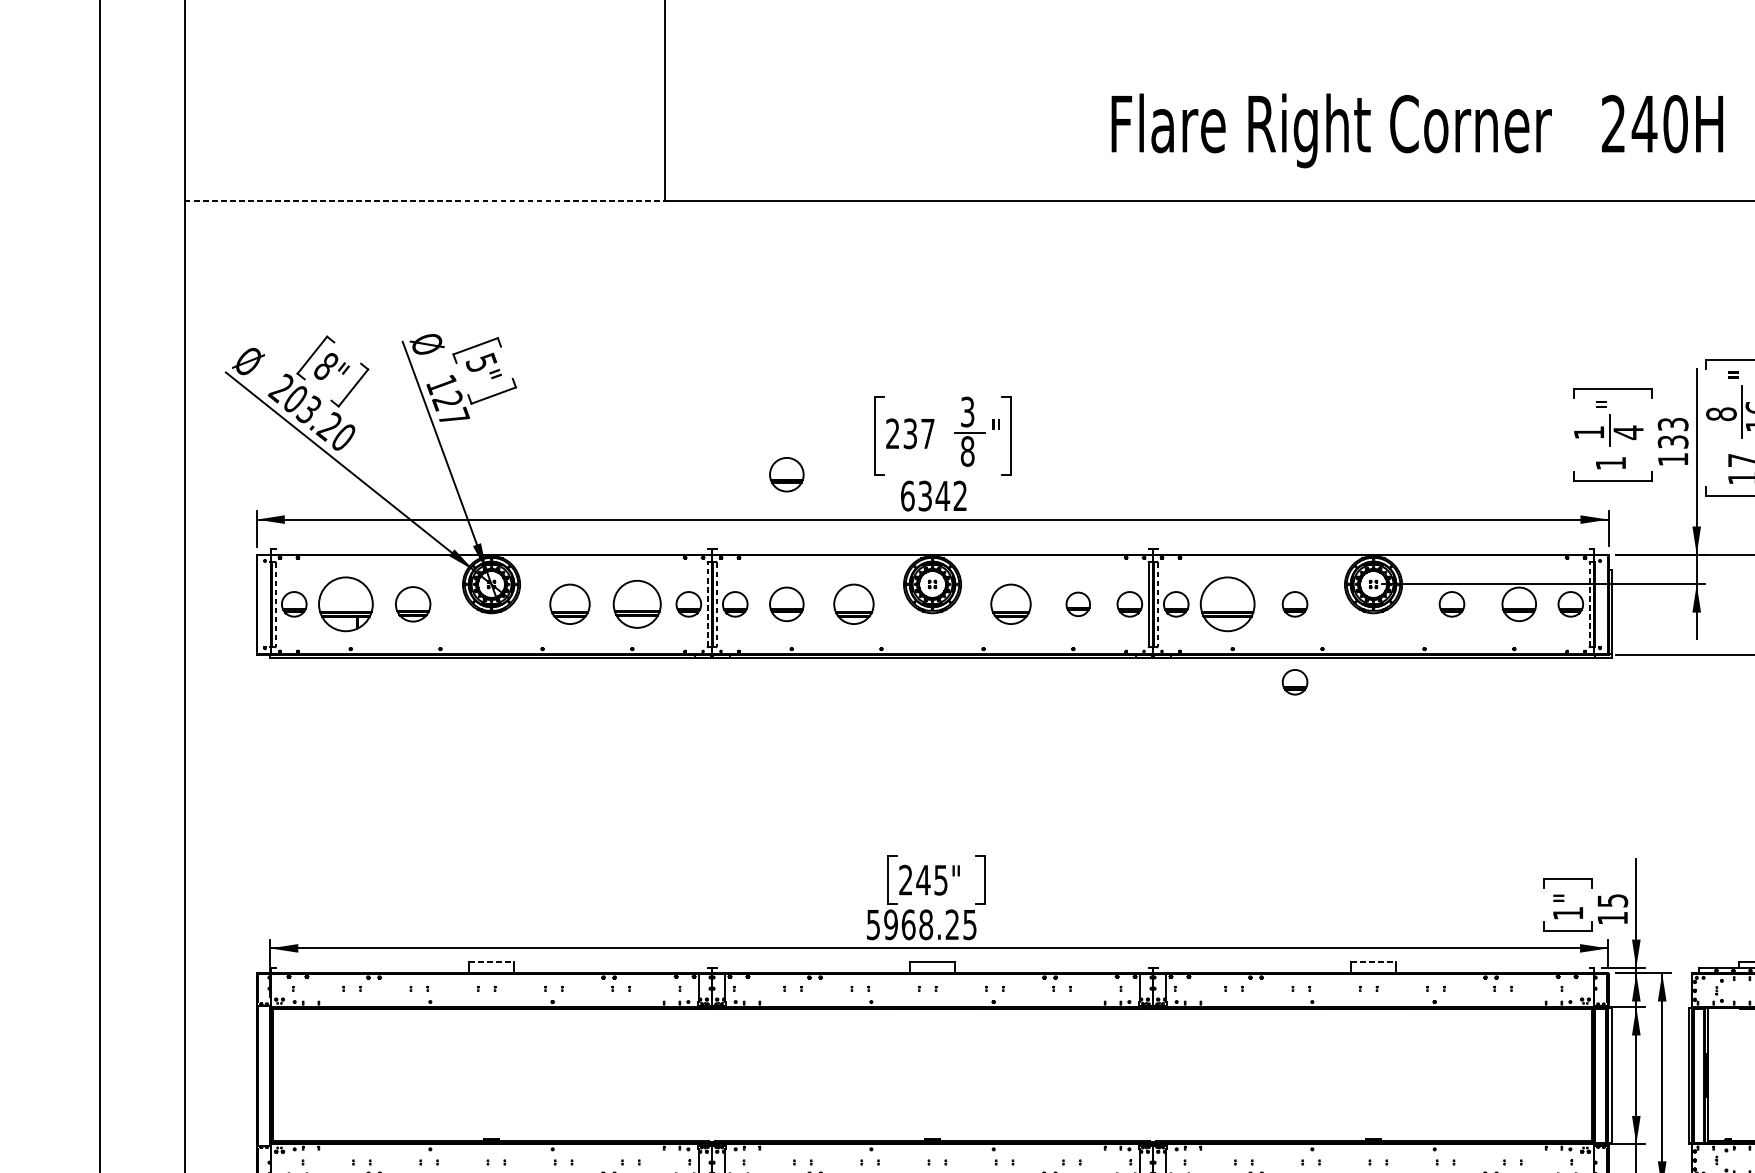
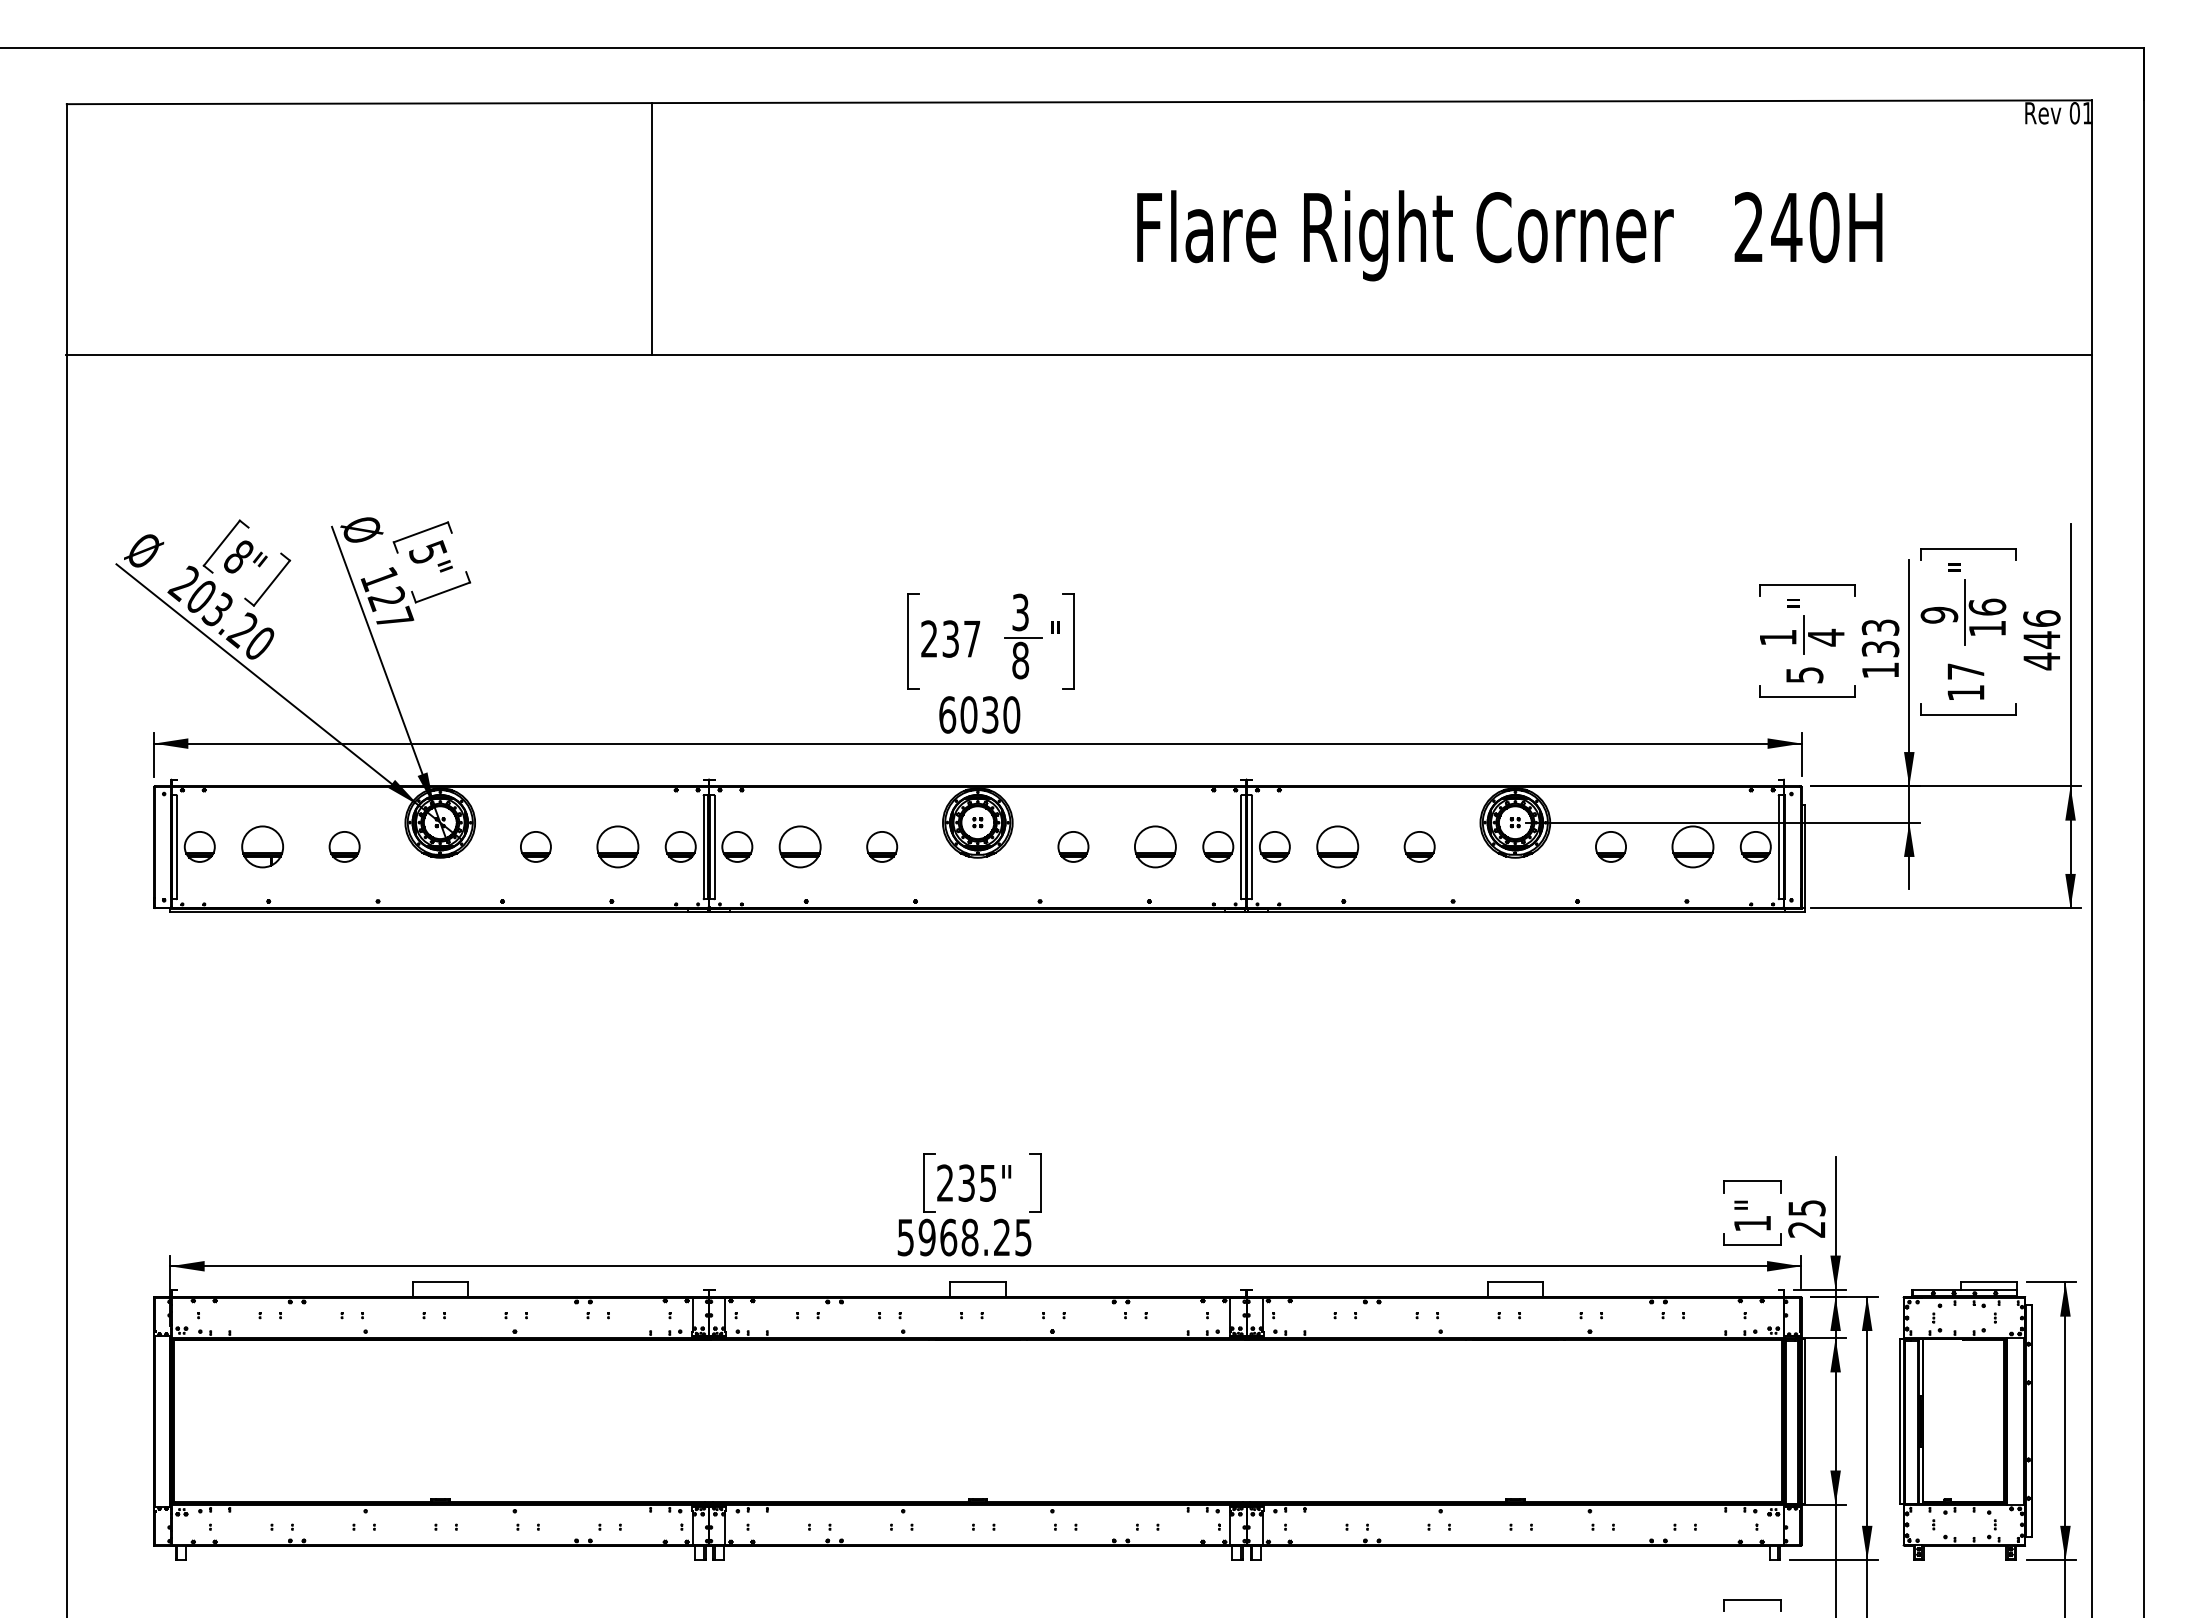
text: (1417, 130) -> (1509, 235), moved
line: (425, 200) -> (359, 354), dashed -> solid
text: (1721, 413) -> (1939, 614), 8 -> 9
text: (1610, 463) -> (1804, 675), 1 -> 5
part: (786, 474) -> (799, 688), removed
text: (942, 495) -> (990, 714), 6342 -> 6030
line: (275, 604) -> (177, 847), dashed -> solid
part: (345, 604) -> (262, 846), size x0.62
part: (412, 604) -> (344, 846), size x0.71
part: (569, 604) -> (535, 846), size x0.62
part: (636, 604) -> (617, 846), size x0.71
line: (707, 604) -> (703, 846), dashed -> solid
line: (716, 604) -> (714, 847), dashed -> solid
part: (854, 604) -> (882, 846), size x0.62
part: (1011, 604) -> (1073, 846), size x0.62
part: (1078, 604) -> (1155, 846), size x1.43
line: (1157, 604) -> (1252, 847), dashed -> solid
part: (1227, 604) -> (1337, 846), size x0.62
line: (1589, 604) -> (1778, 846), dashed -> solid
part: (1294, 681) -> (1419, 941), removed
text: (923, 879) -> (966, 1182), 245" -> 235"
text: (1612, 918) -> (1806, 1229), 15 -> 25
line: (491, 961) -> (440, 1282), dashed -> solid
line: (1373, 961) -> (1515, 1282), dashed -> solid

